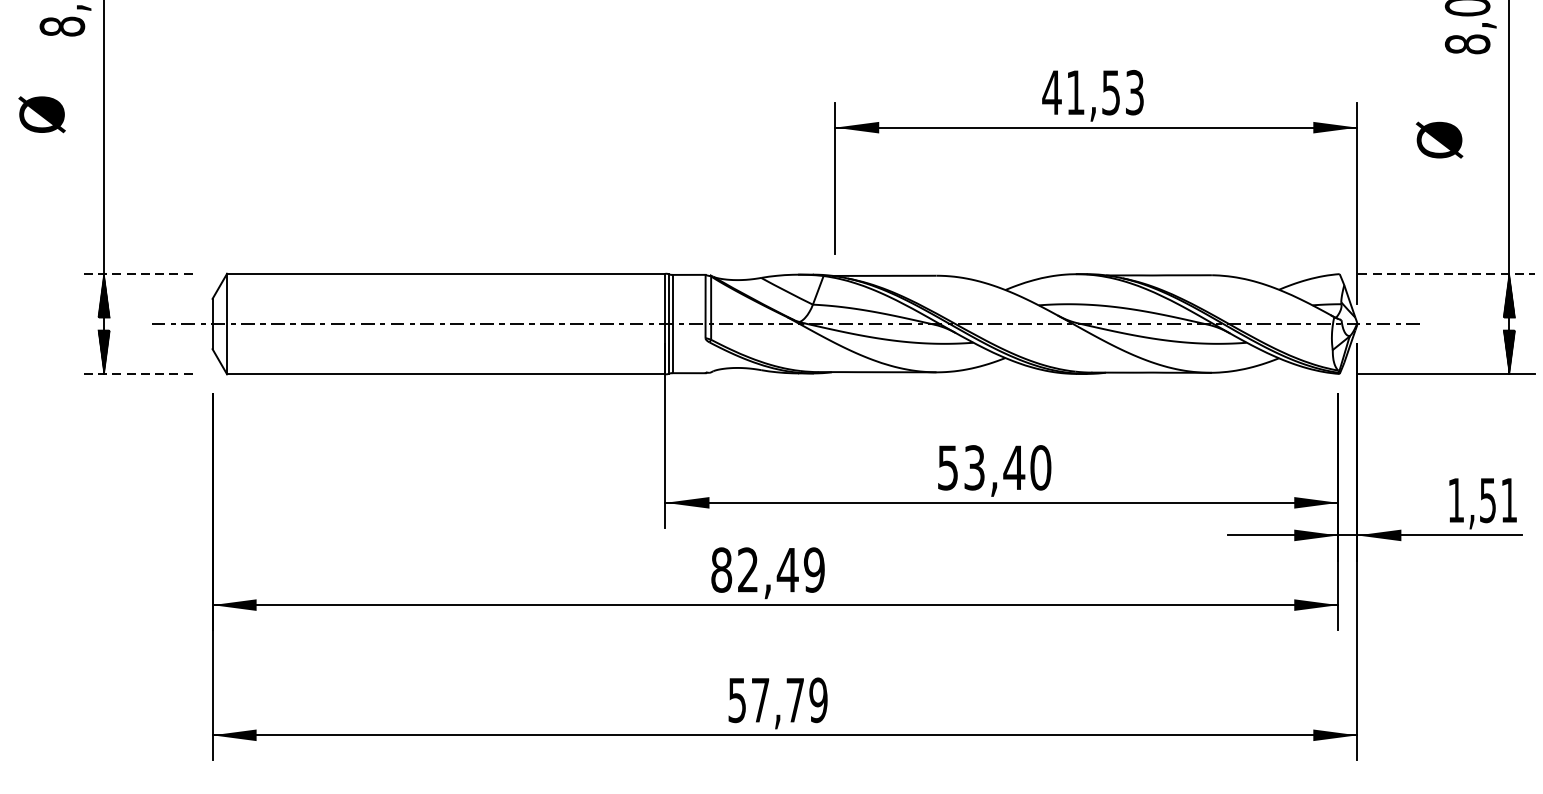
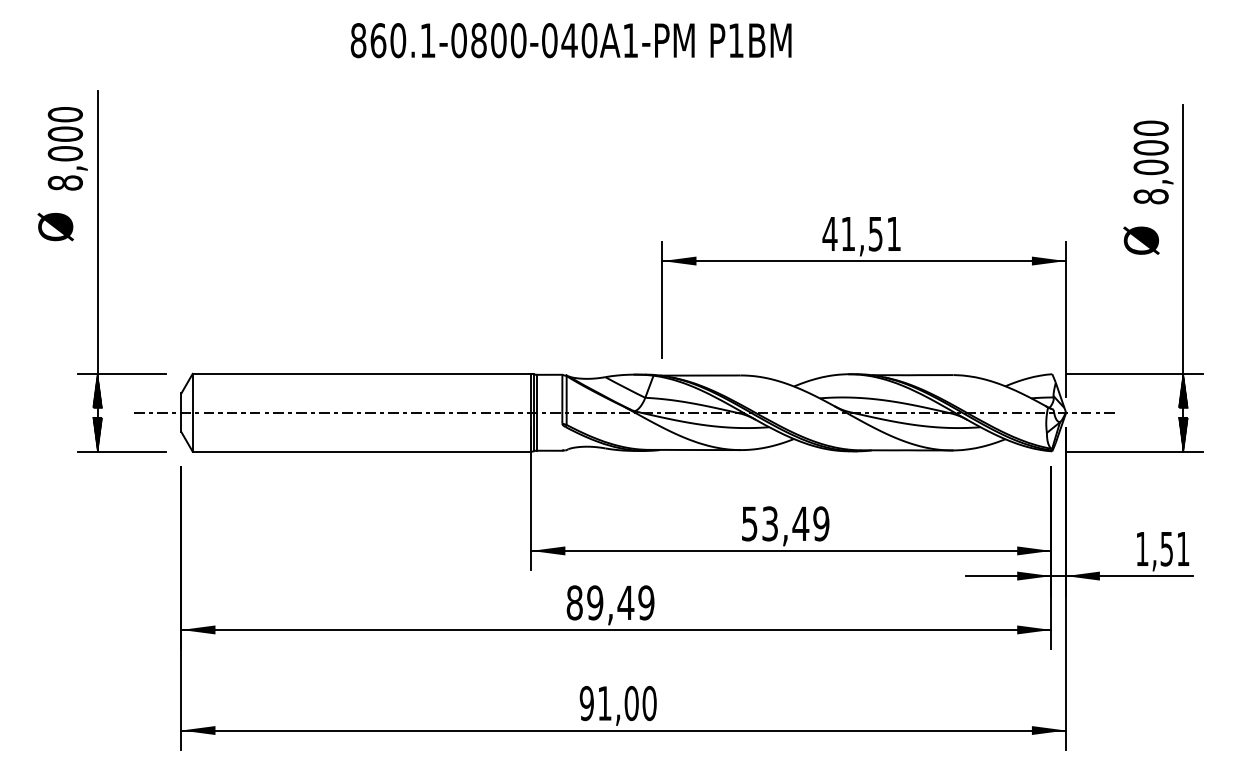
text: (1134, 91) -> (893, 233), 41,53 -> 41,51
text: (41, 114) -> (55, 226), moved
text: (1439, 139) -> (1141, 240), moved
line: (136, 273) -> (122, 373), dashed -> solid
line: (1447, 273) -> (1135, 373), dashed -> solid
line: (136, 374) -> (122, 451), dashed -> solid
text: (1040, 467) -> (821, 523), 53,40 -> 53,49
text: (748, 569) -> (595, 602), 82,49 -> 89,49
text: (776, 700) -> (617, 703), 57,79 -> 91,00

